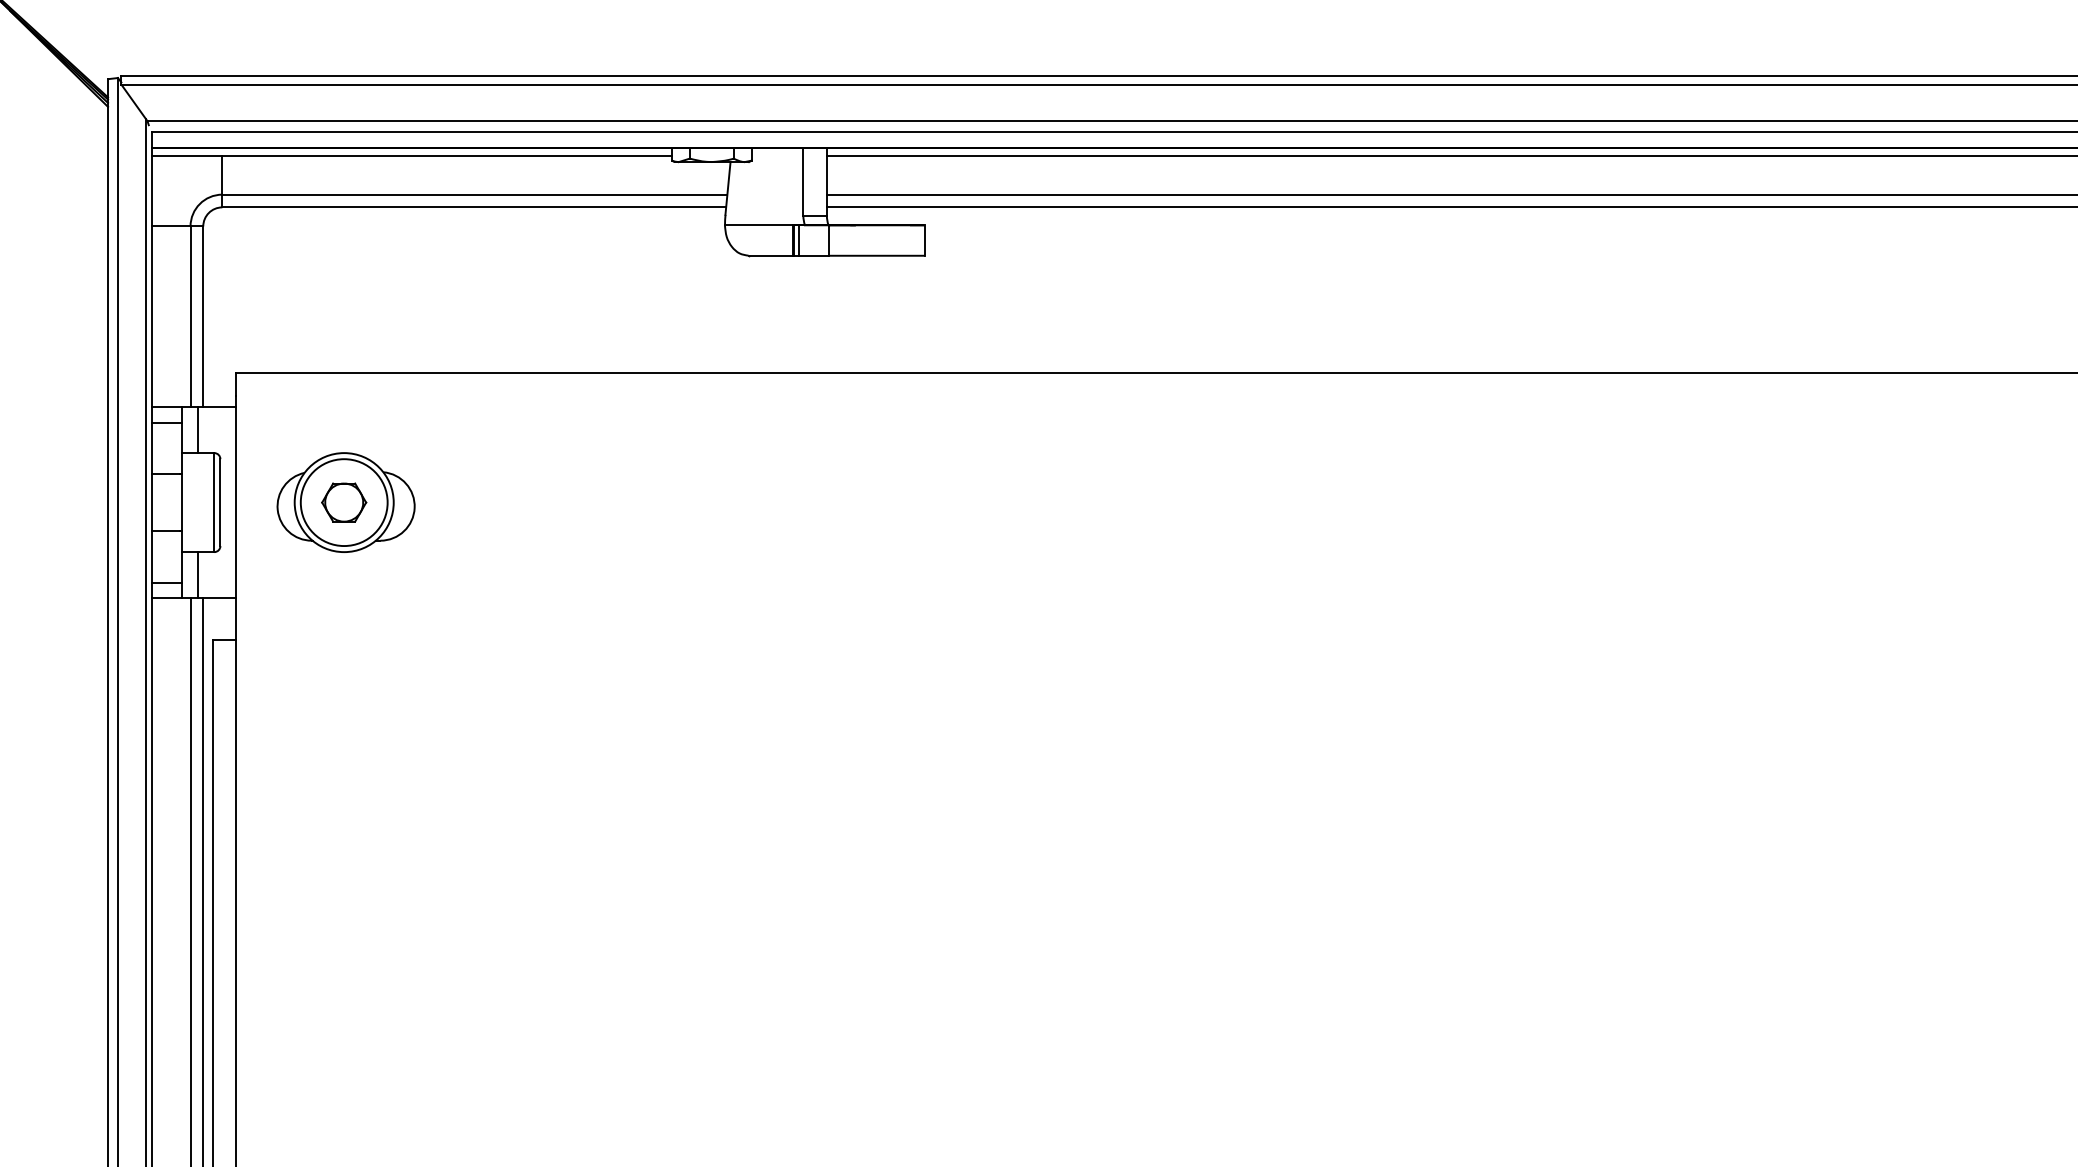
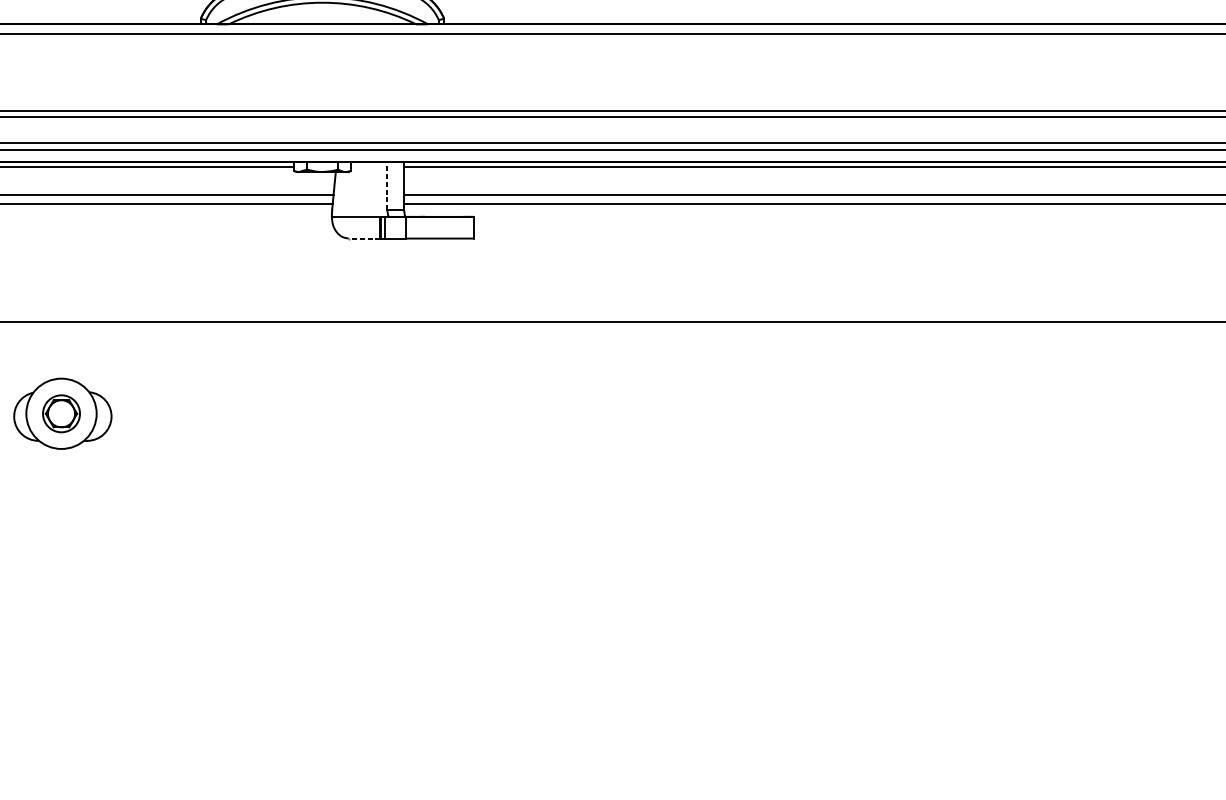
line: (803, 181) -> (387, 185), solid -> dashed
line: (770, 255) -> (364, 238), solid -> dashed
circle: (343, 502) -> (61, 413), size x0.6

